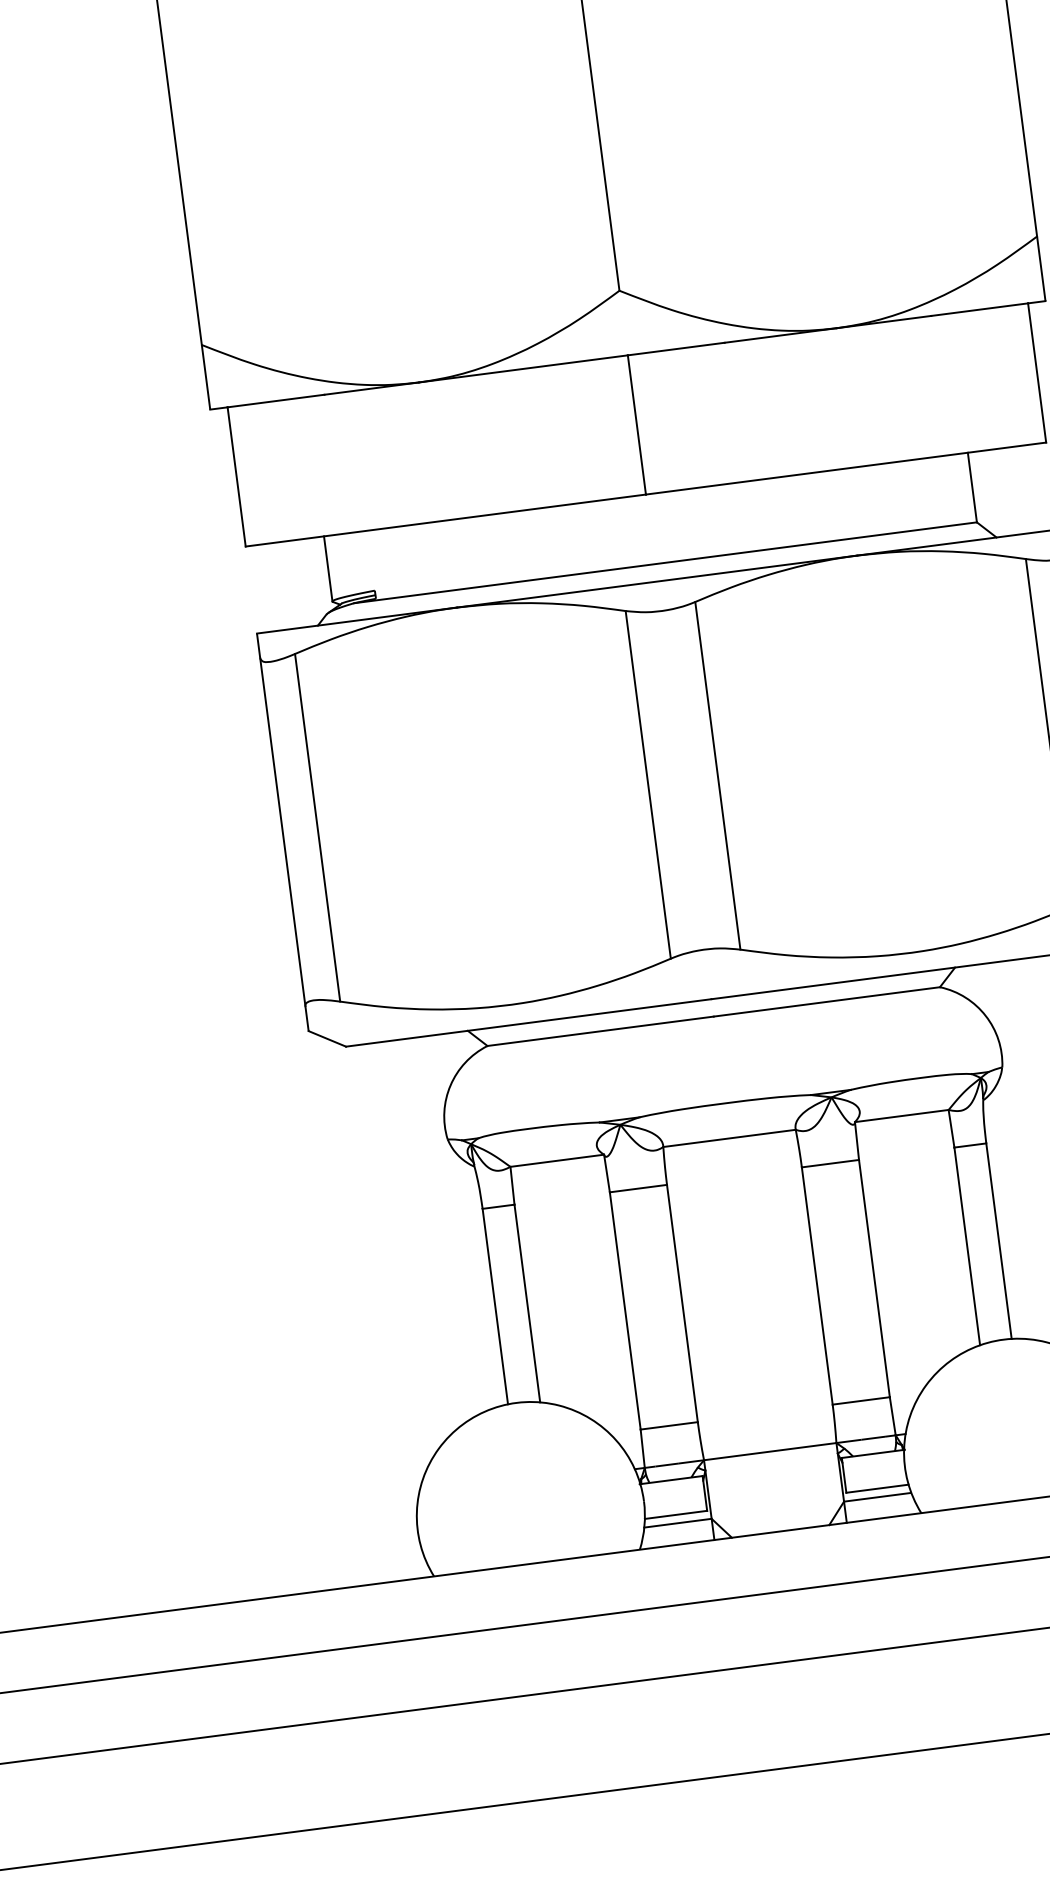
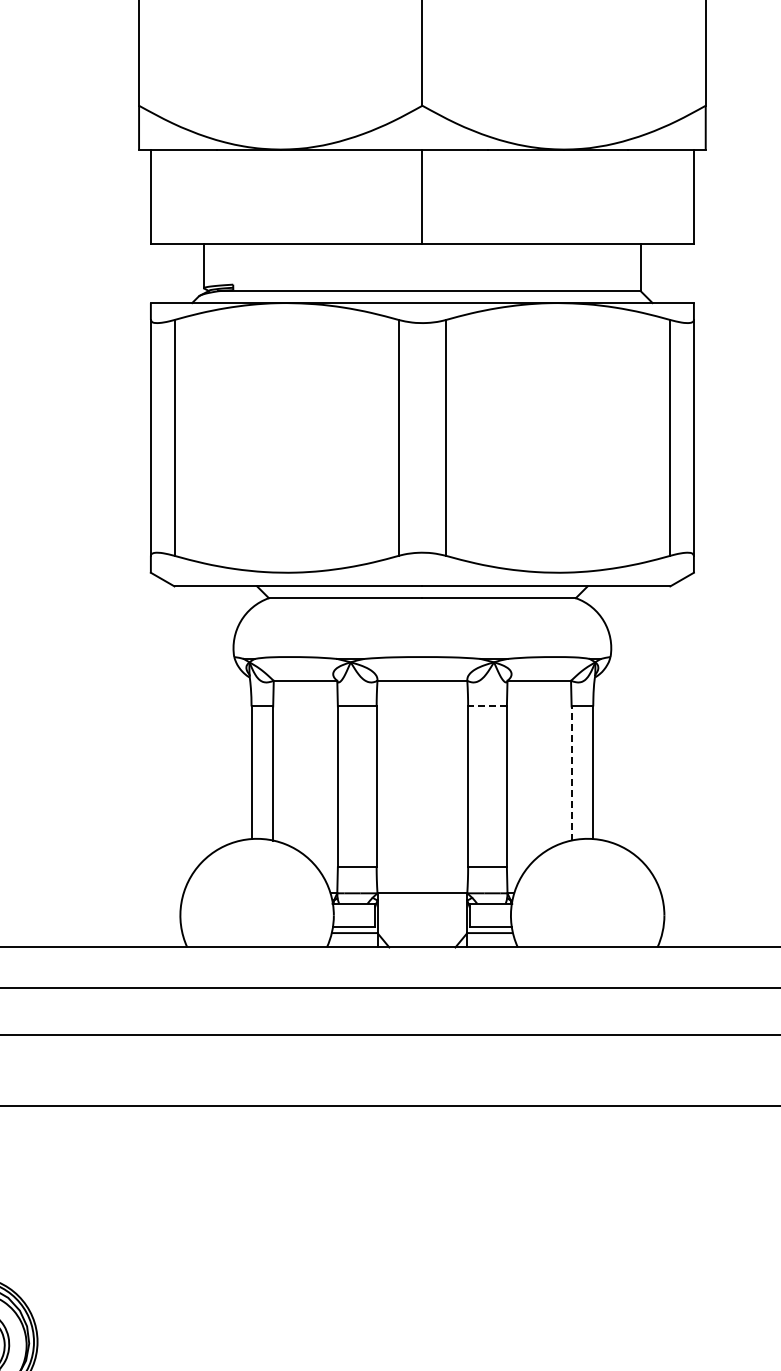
line: (830, 1163) -> (487, 706), solid -> dashed
line: (966, 1244) -> (571, 772), solid -> dashed

